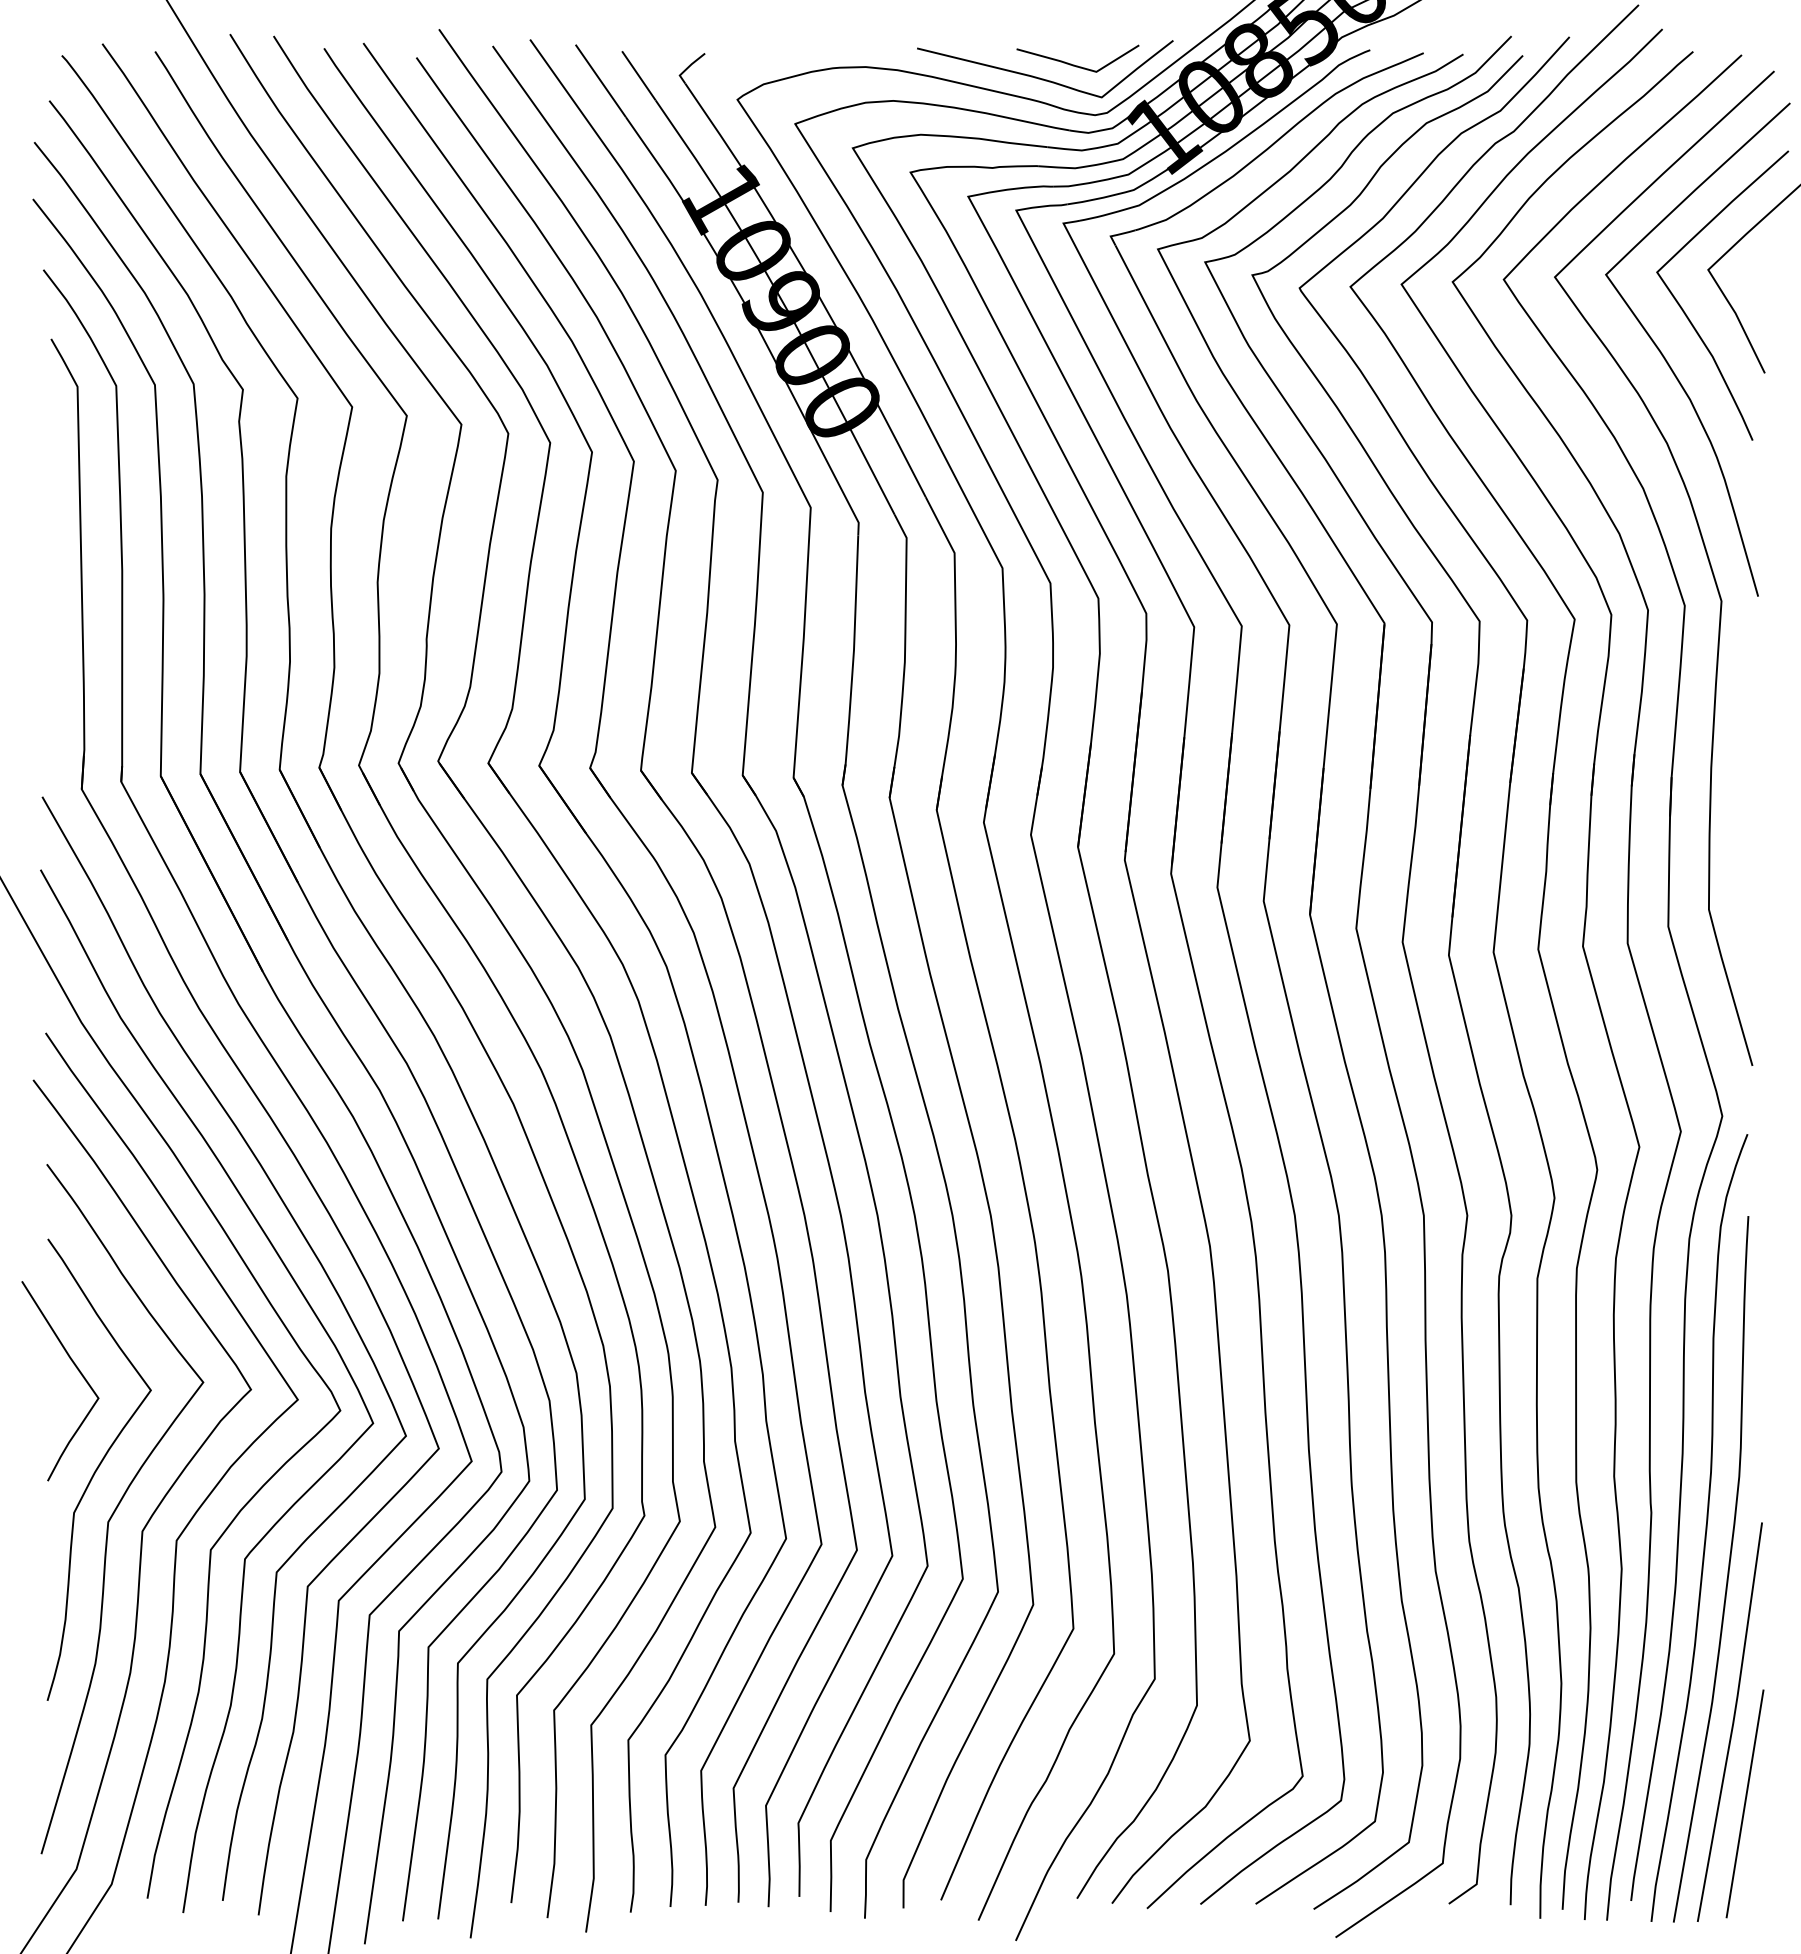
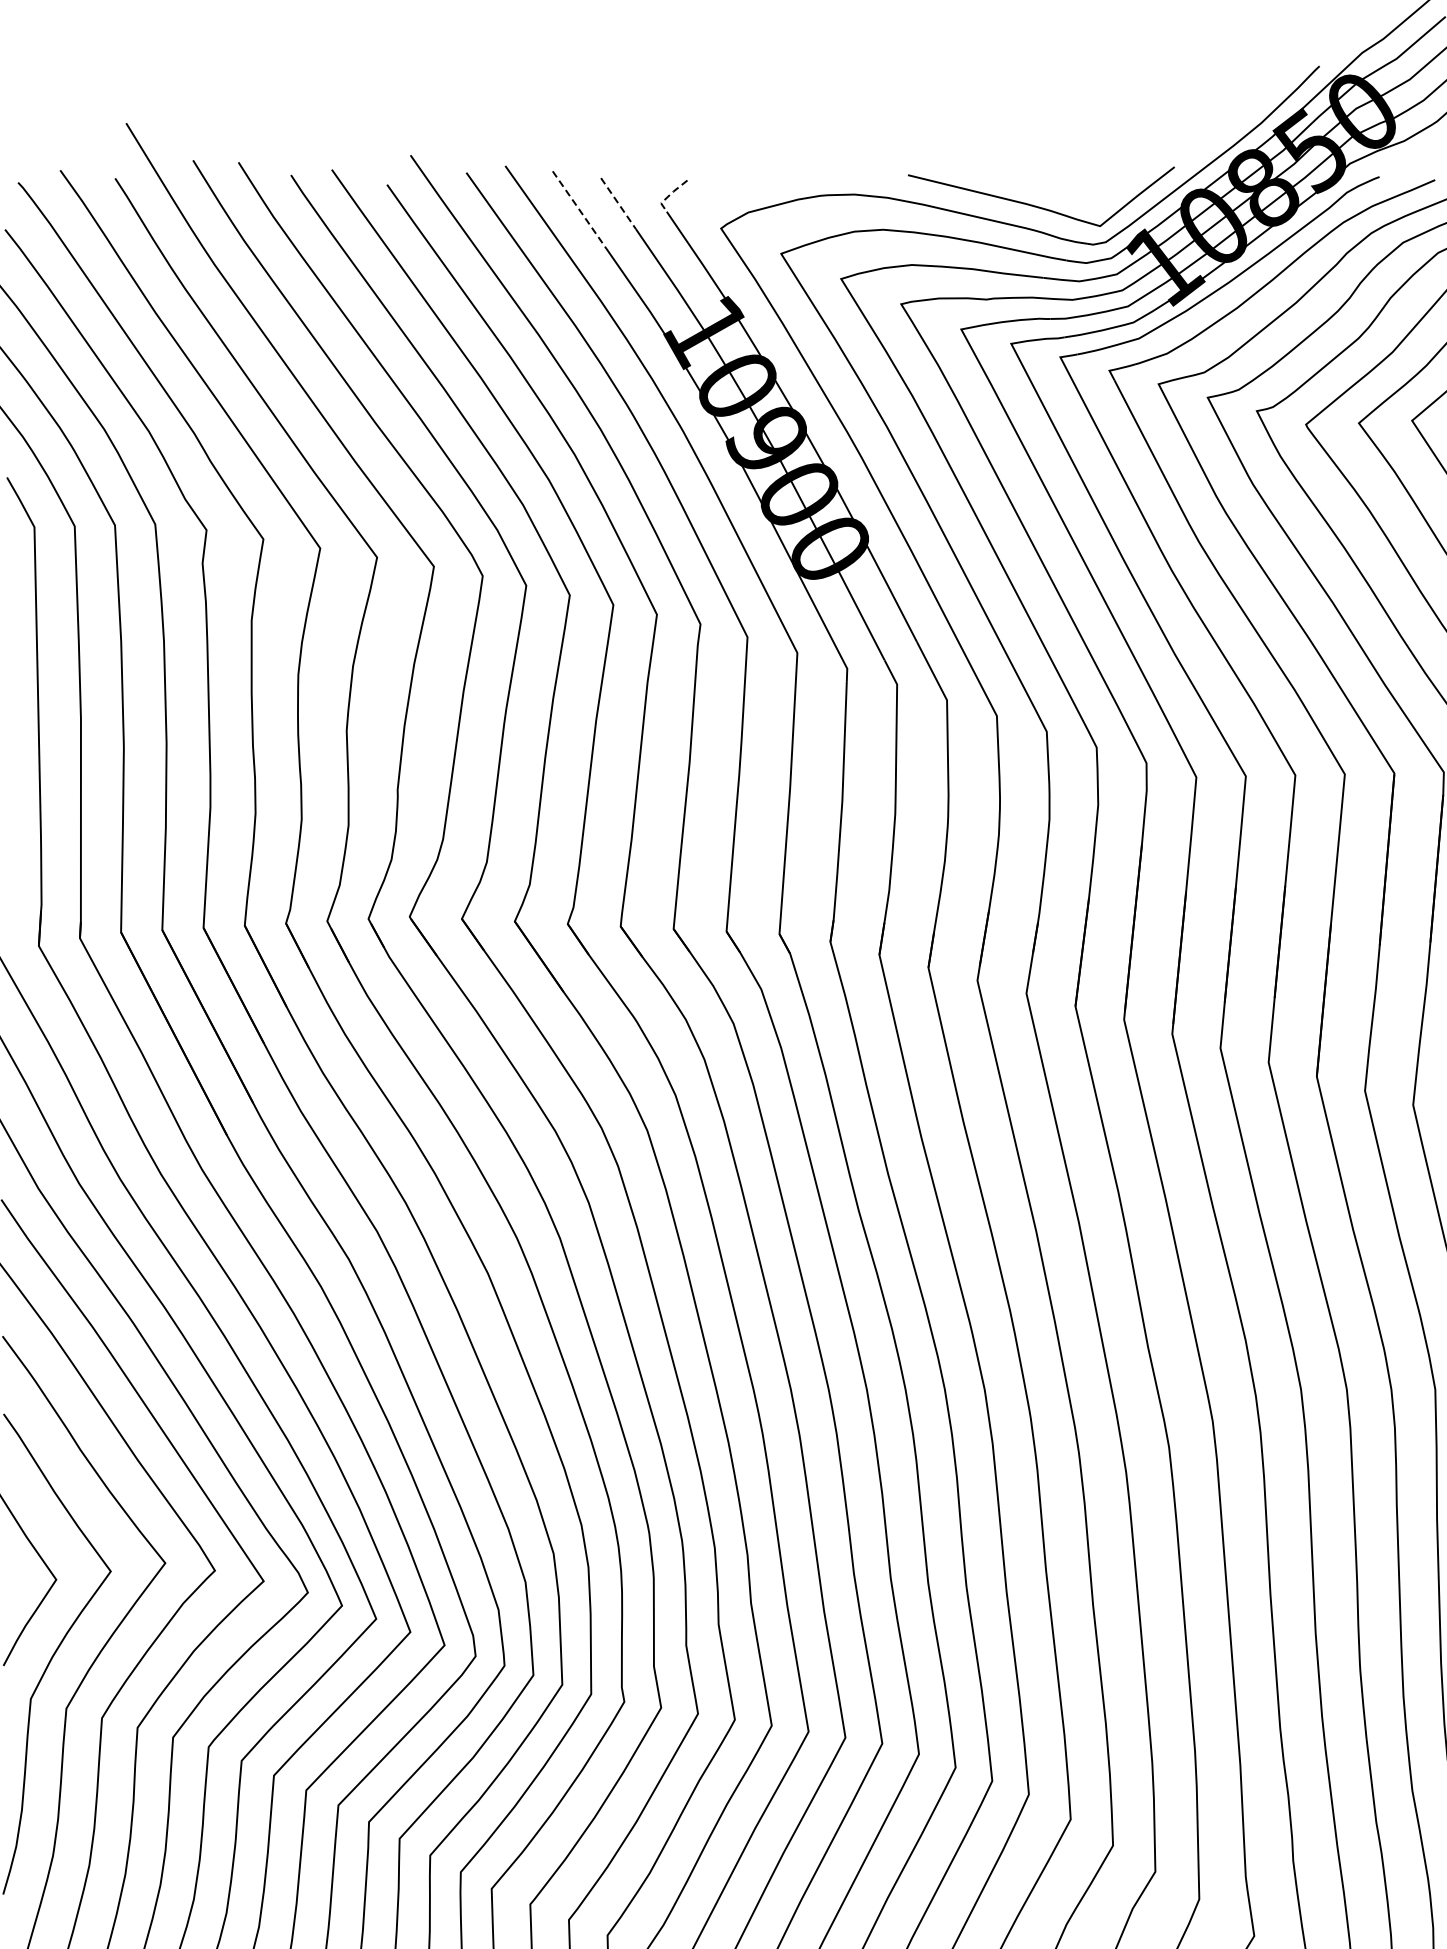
line: (1074, 64) -> (1071, 191), removed
line: (688, 67) -> (670, 195), solid -> dashed
line: (638, 75) -> (618, 203), solid -> dashed
line: (601, 81) -> (579, 209), solid -> dashed

